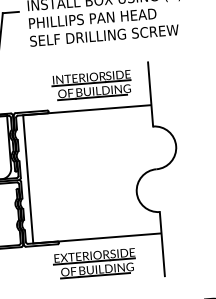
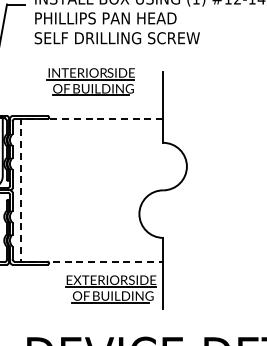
part: (91, 84) -> (90, 81), moved
line: (28, 179) -> (20, 190), solid -> dashed
part: (94, 263) -> (110, 289), moved

